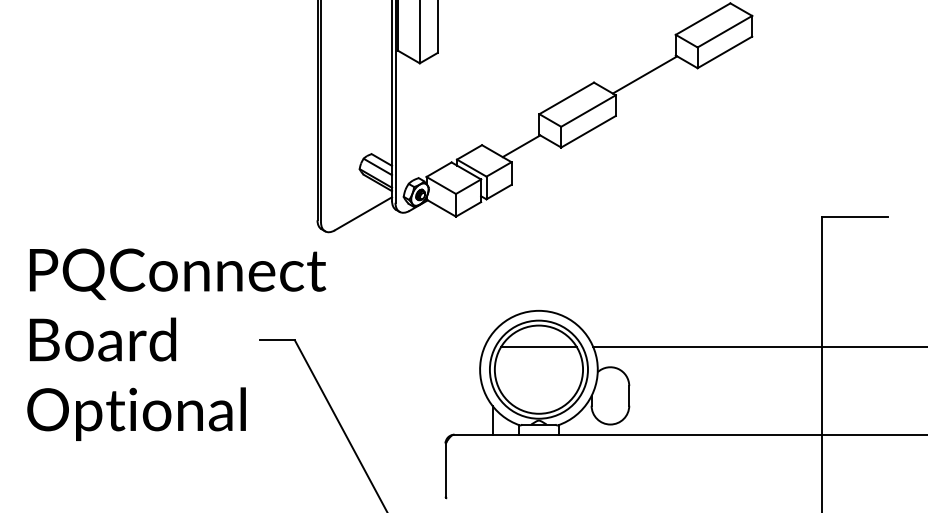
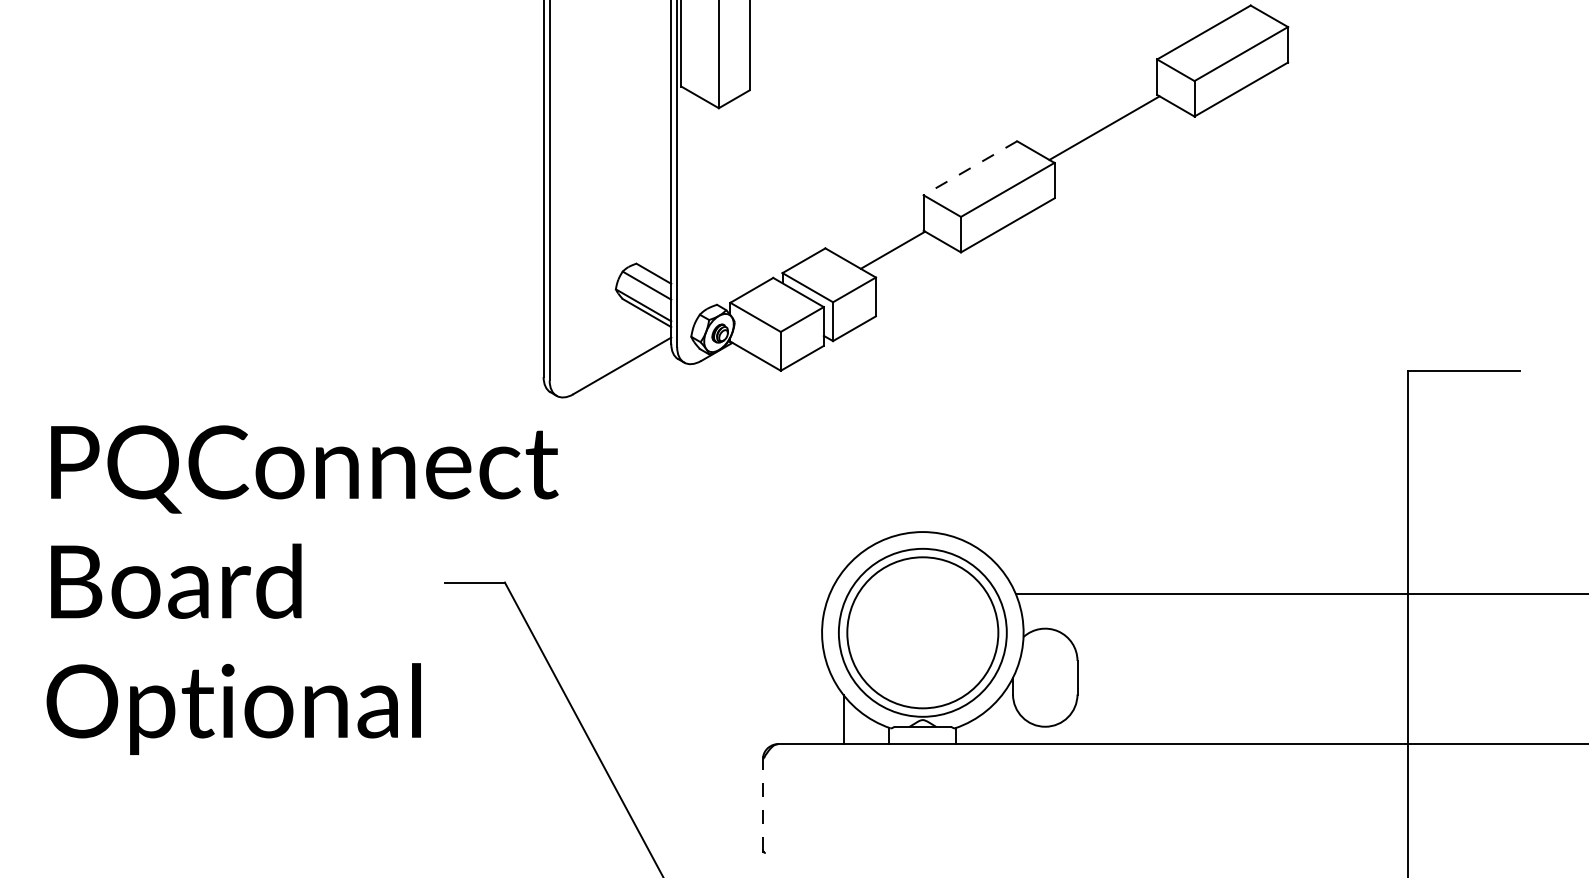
line: (566, 98) -> (970, 168), solid -> dashed
line: (538, 346) -> (922, 593), removed
line: (445, 470) -> (762, 805), solid -> dashed

